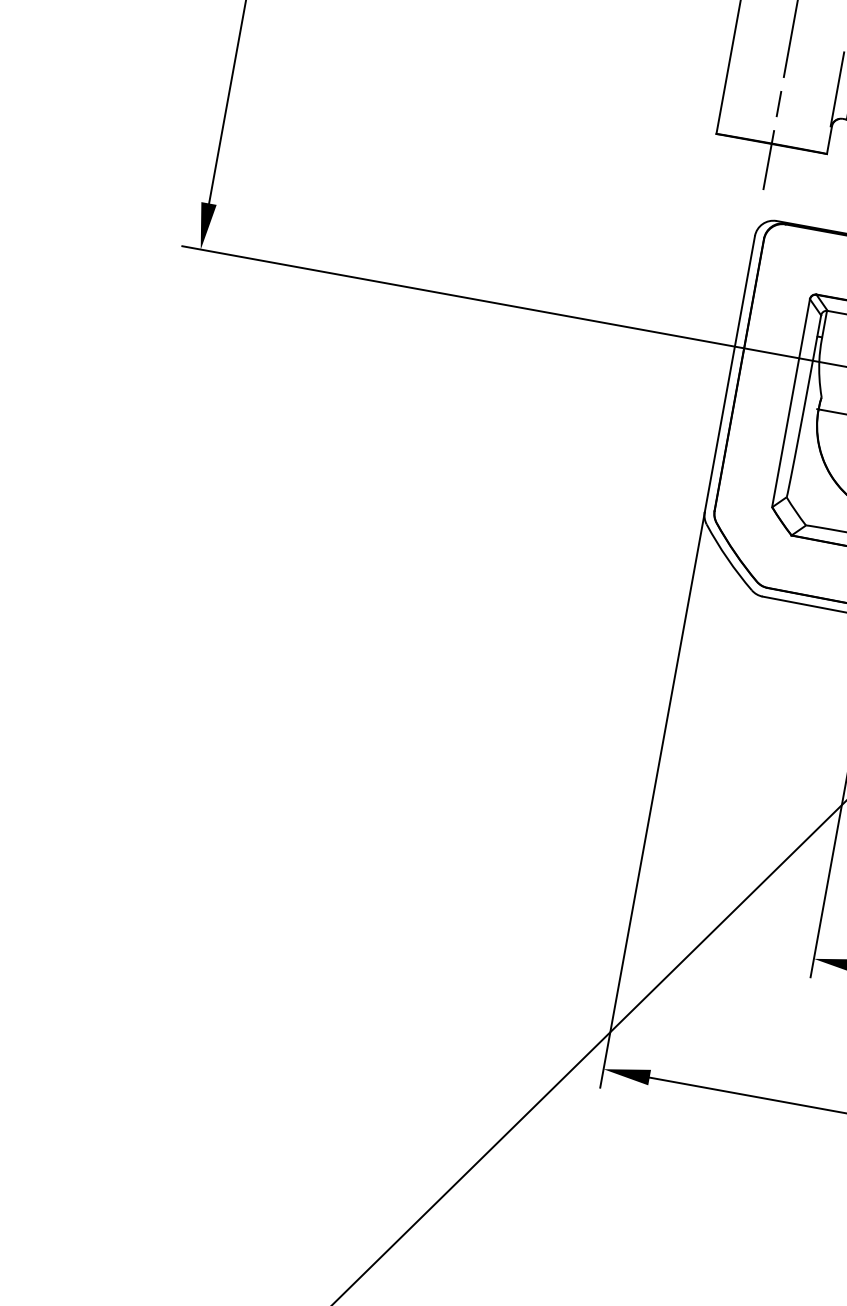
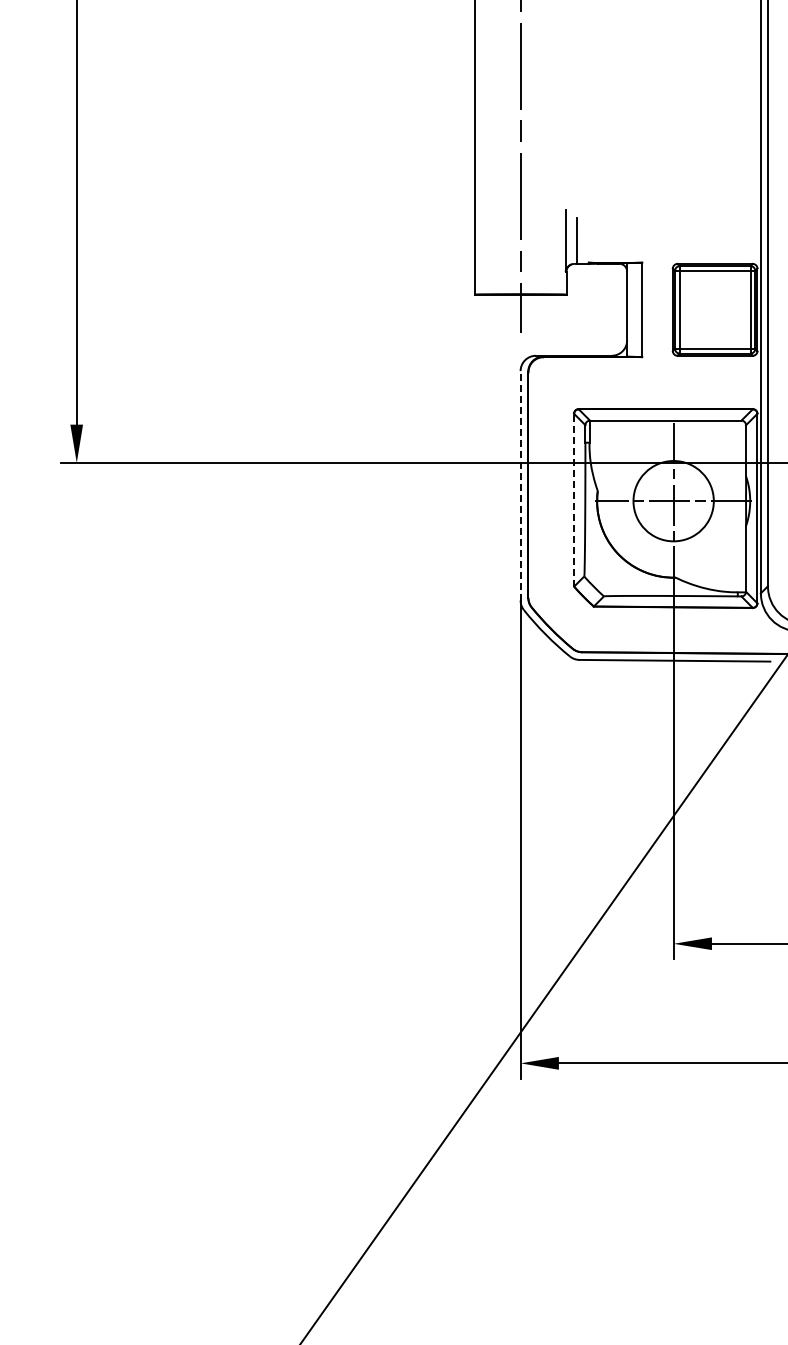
line: (729, 373) -> (520, 485), solid -> dashed
line: (791, 402) -> (574, 499), solid -> dashed

